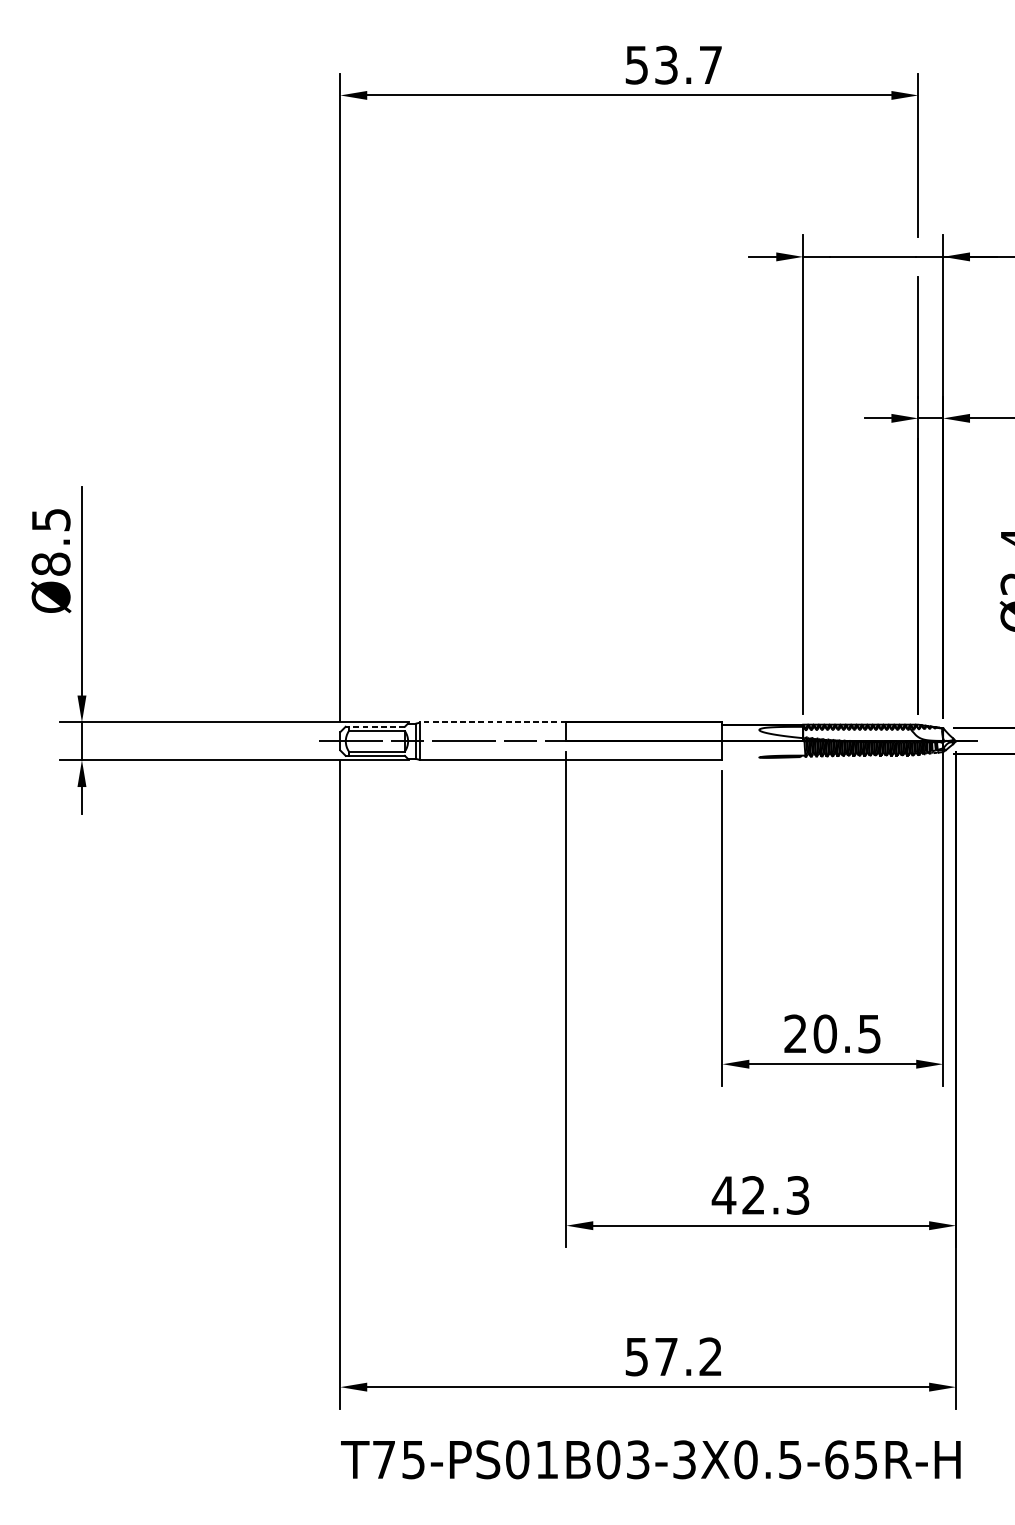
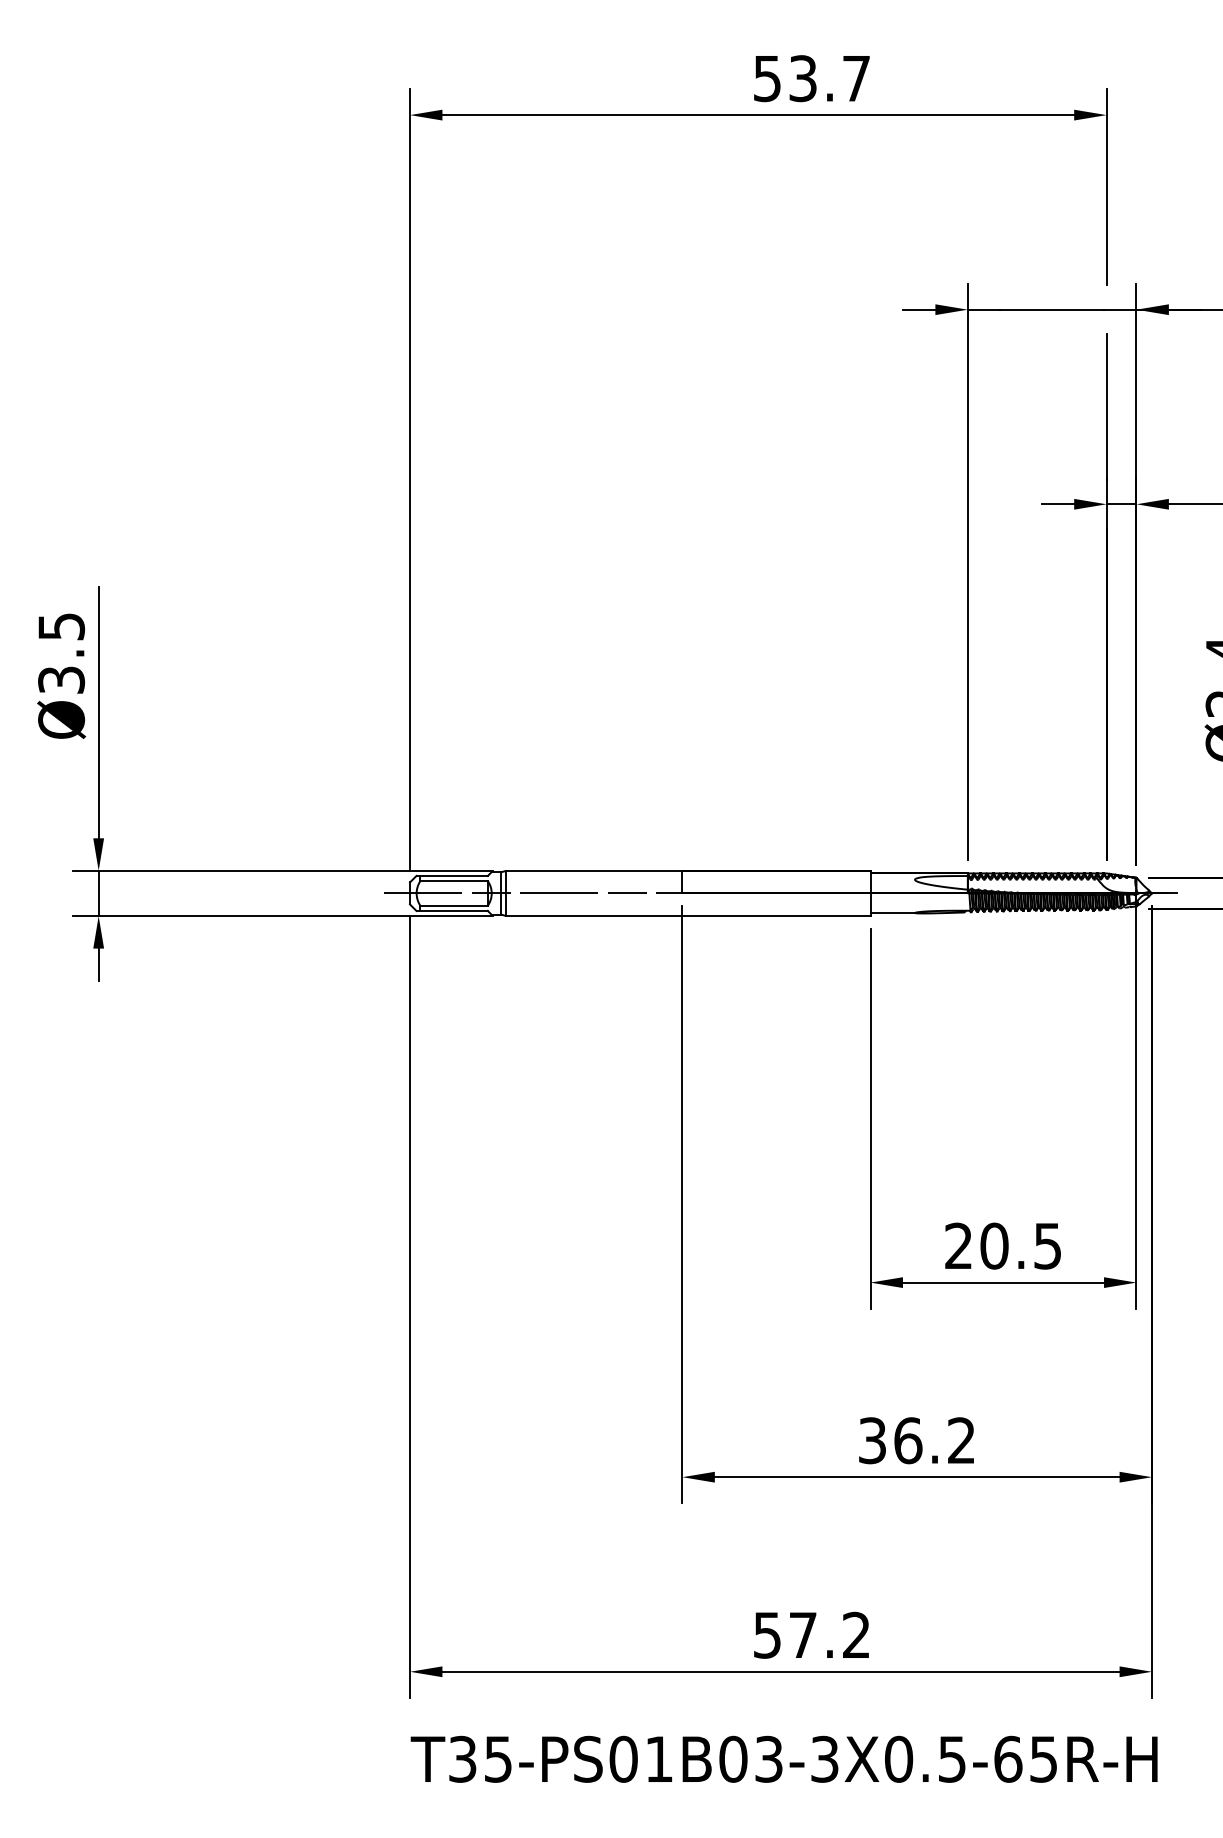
text: (51, 564) -> (61, 680), Ø8.5 -> Ø3.5
line: (492, 722) -> (593, 870), dashed -> solid
line: (377, 726) -> (454, 875), dashed -> solid
line: (743, 757) -> (896, 913), added
text: (760, 1195) -> (916, 1440), 42.3 -> 36.2
text: (383, 1459) -> (462, 1758), T75-PS01B03-3X0.5-65R-H -> T35-PS01B03-3X0.5-65R-H

